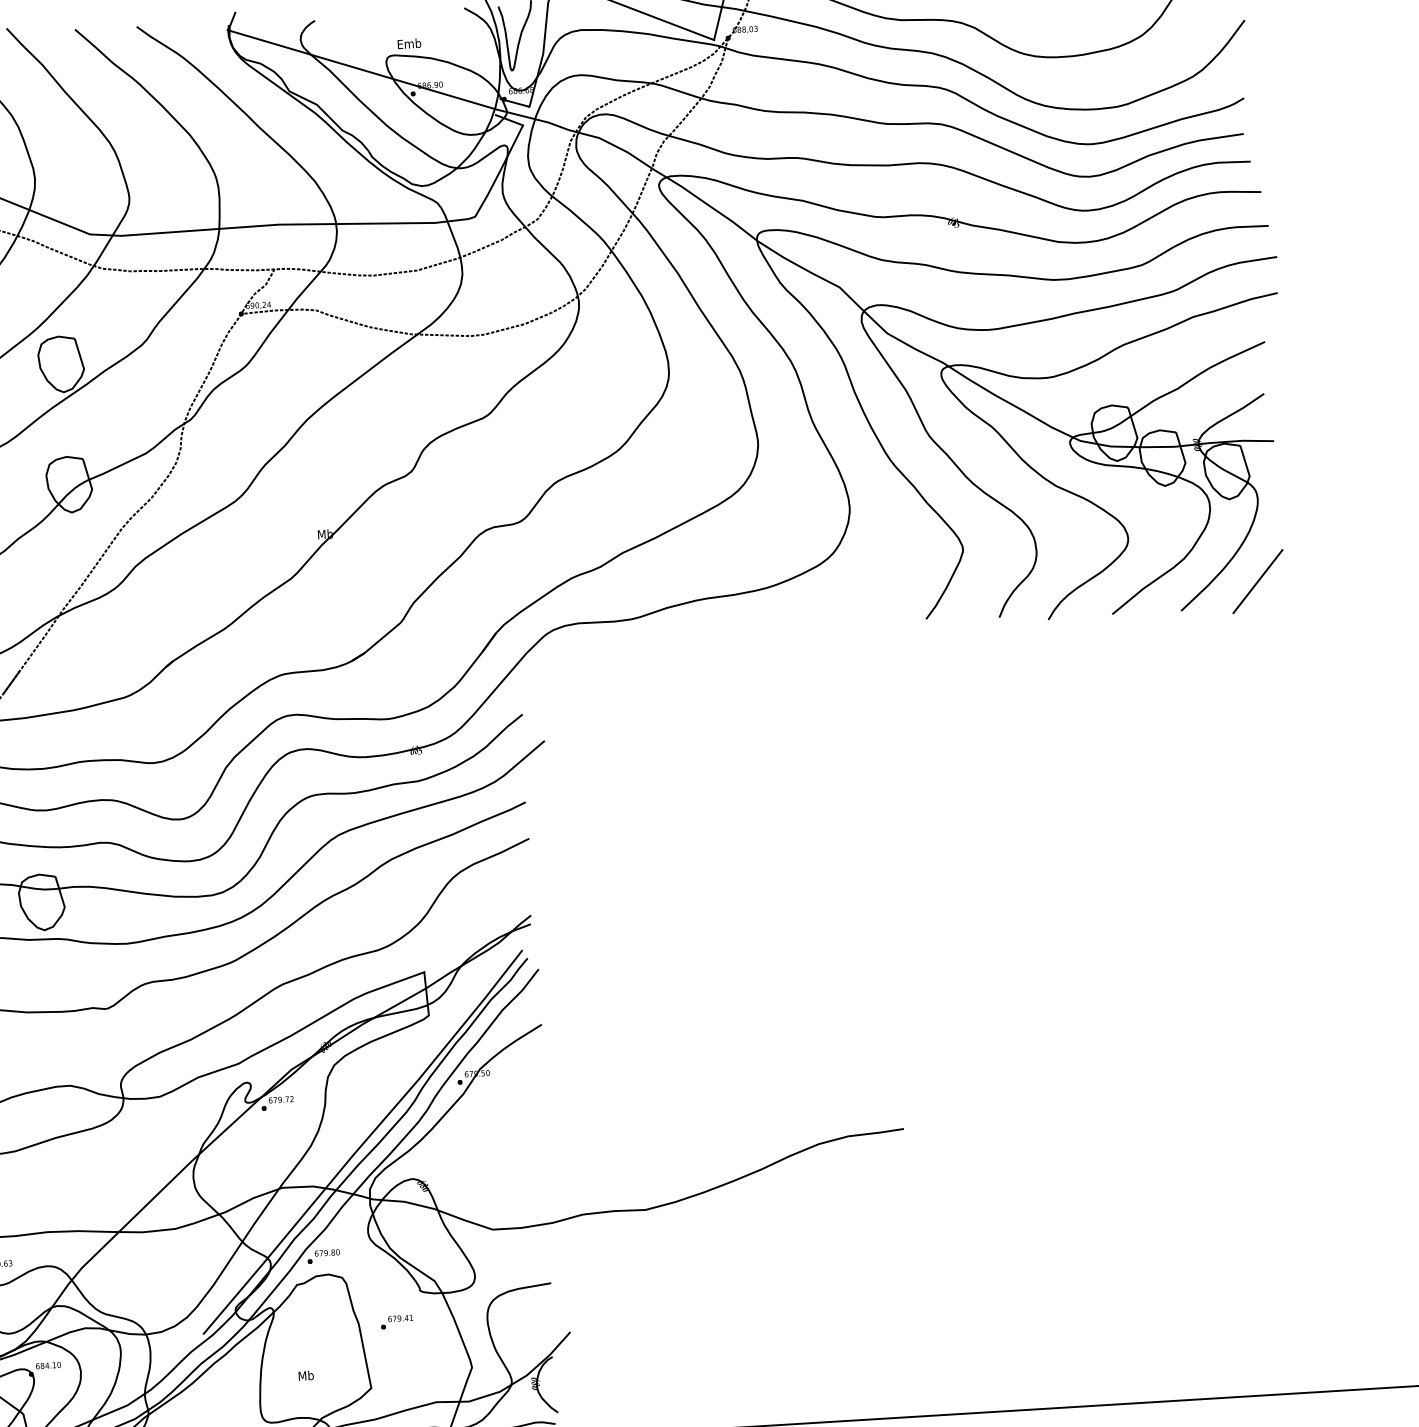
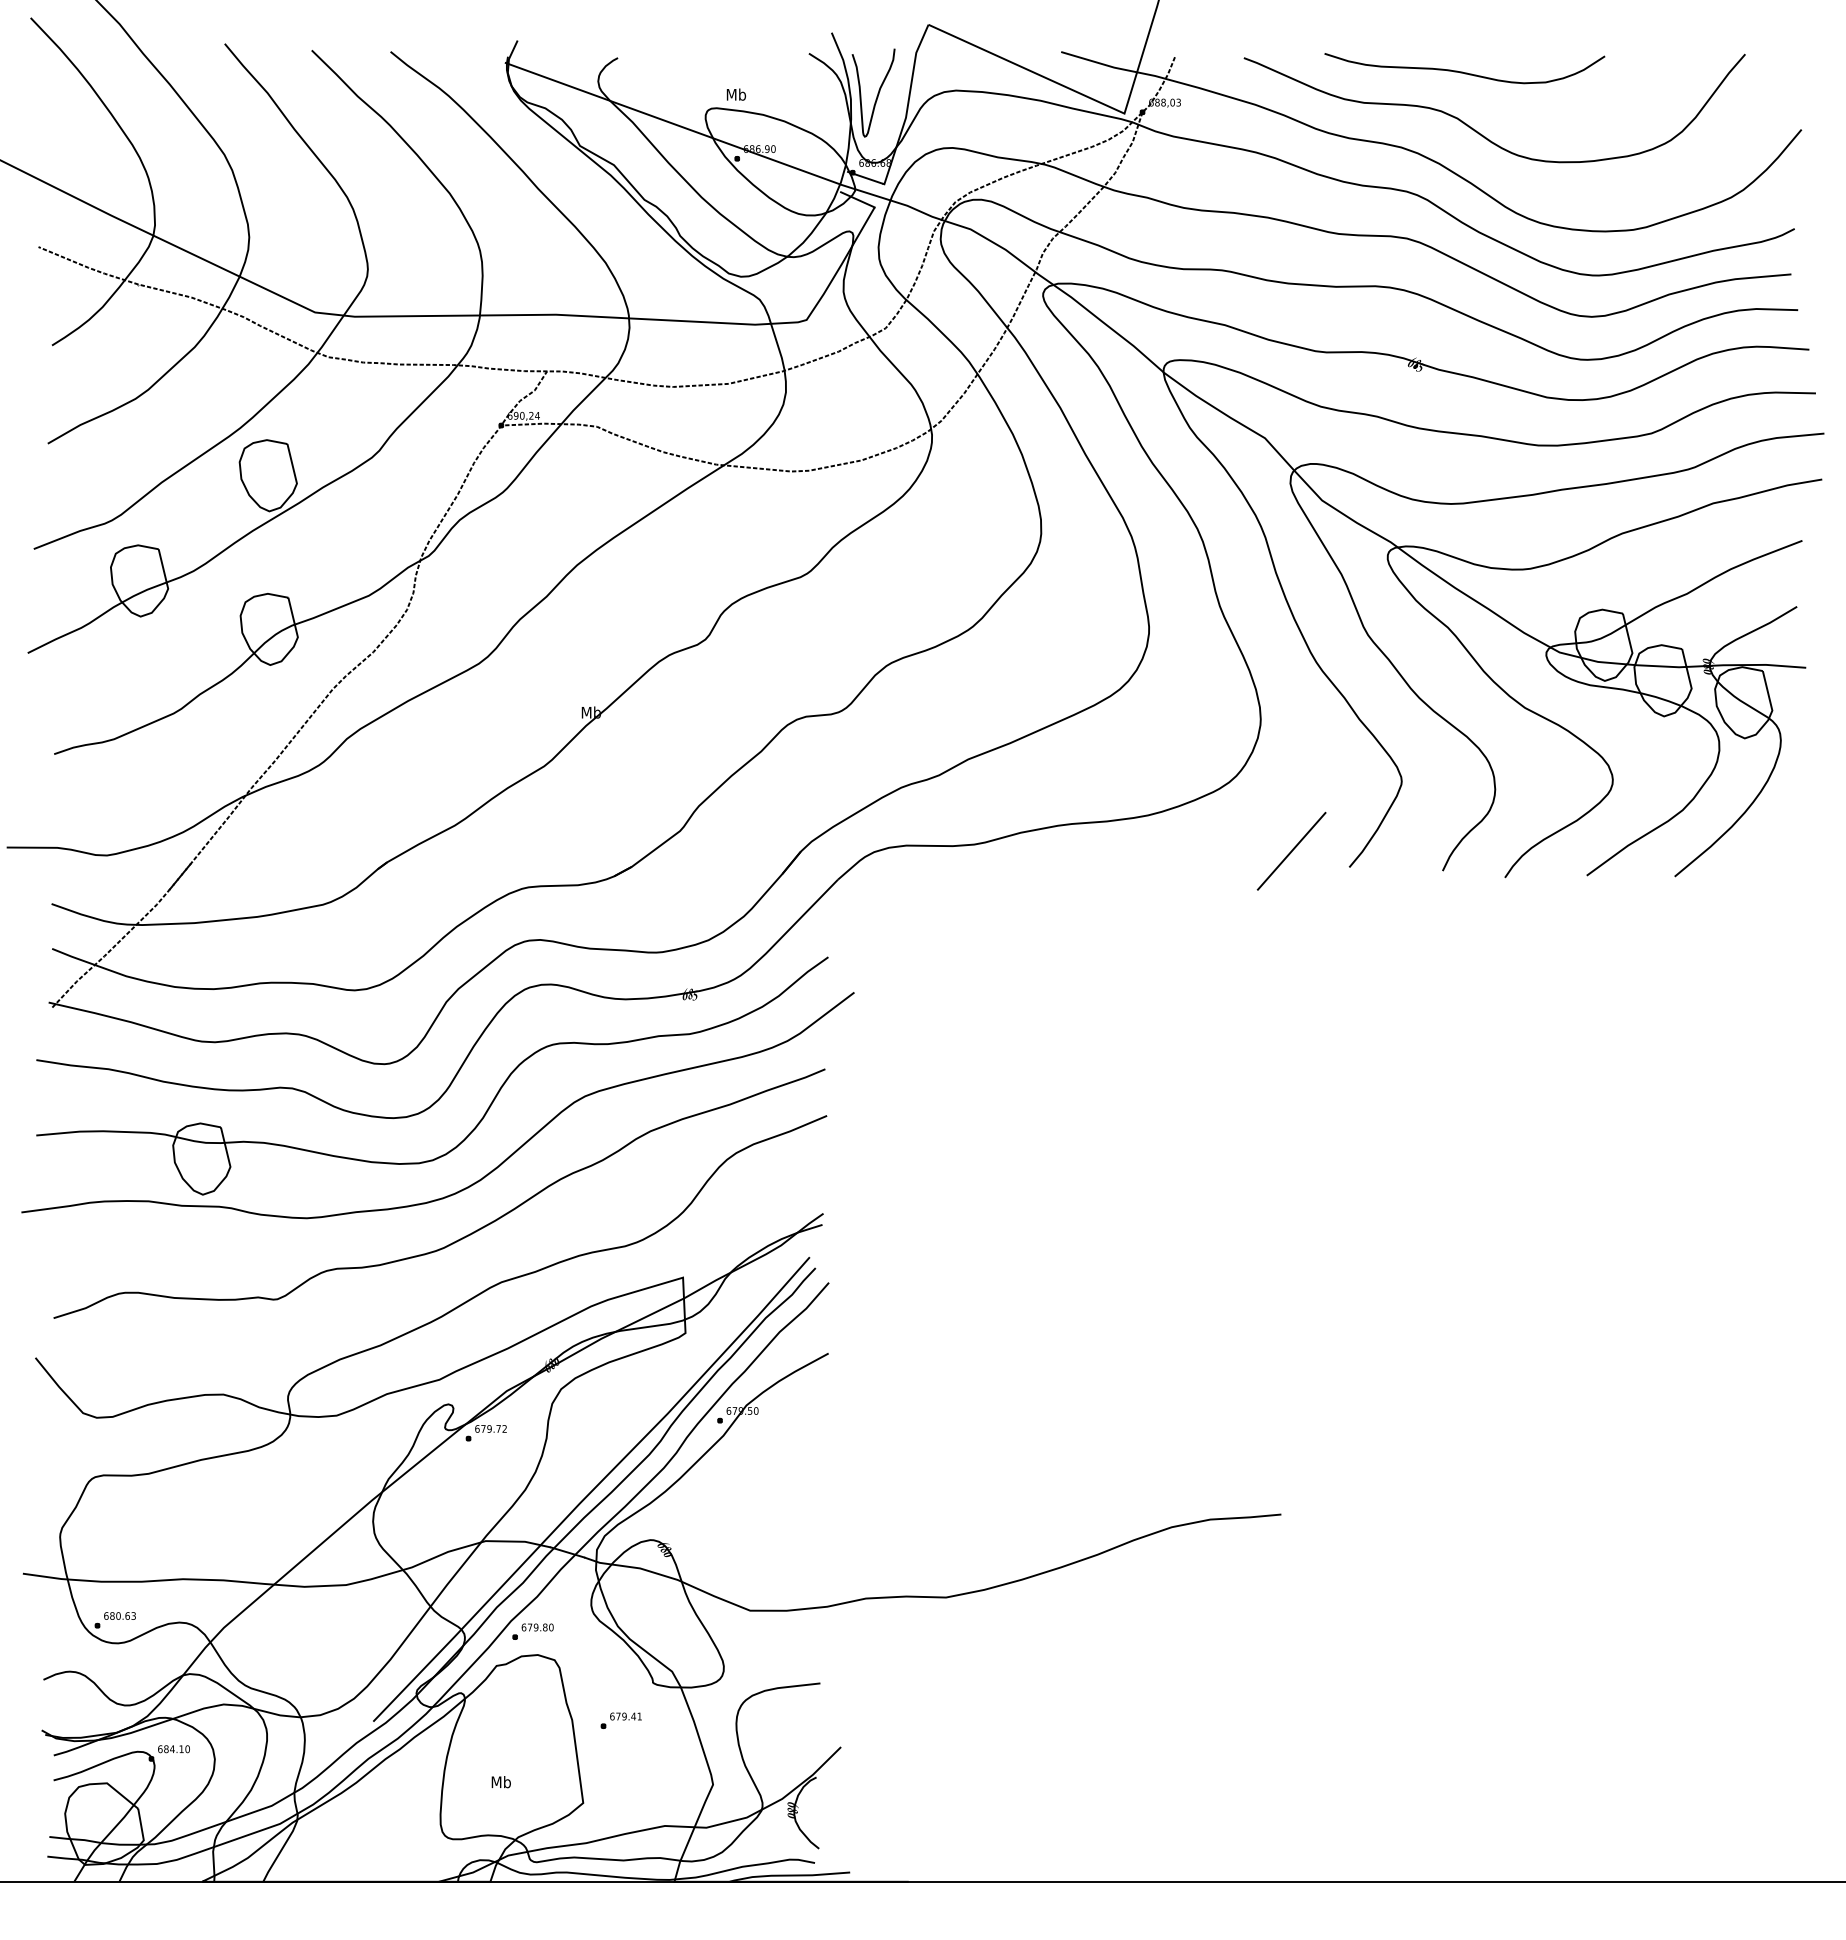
text: (409, 43) -> (736, 94), Emb -> Mb
line: (1257, 580) -> (1291, 850), moved

